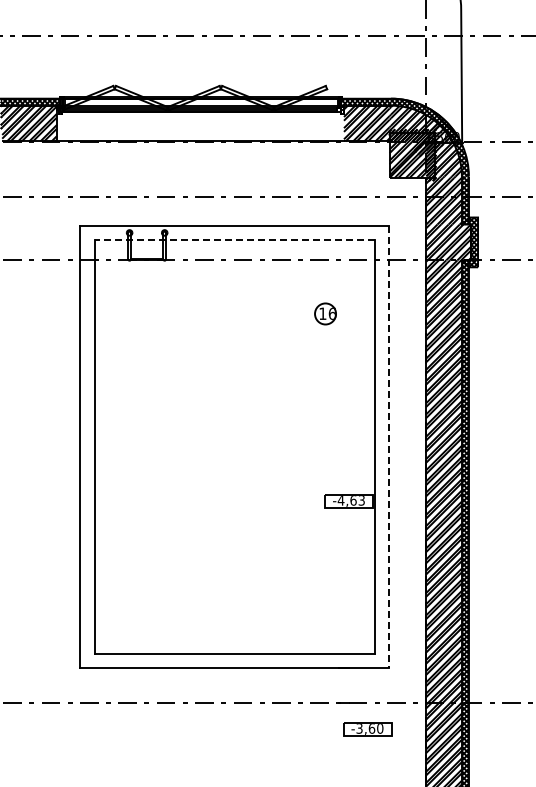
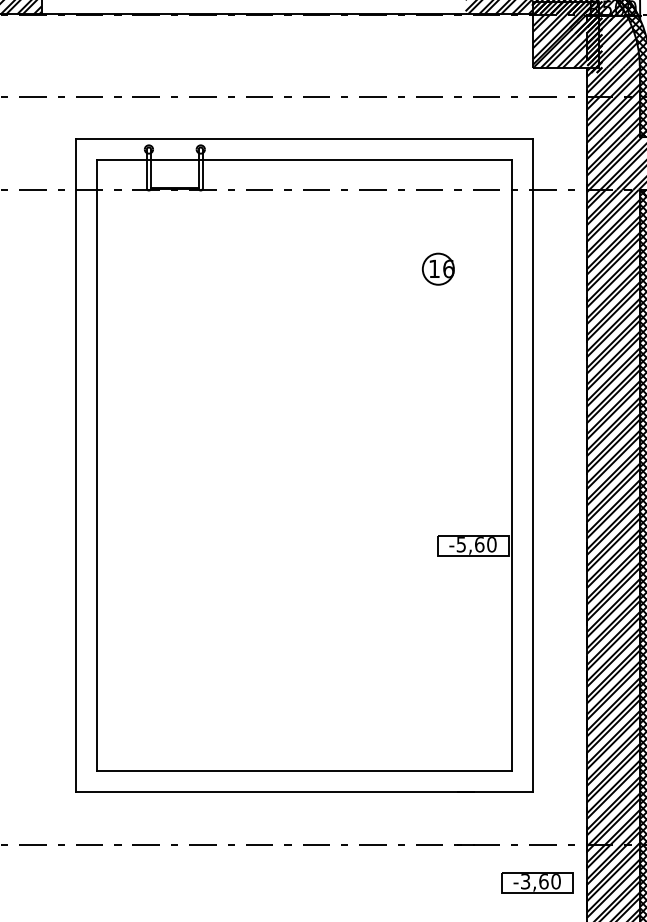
line: (234, 239) -> (303, 159), dashed -> solid
line: (389, 447) -> (532, 466), dashed -> solid
text: (350, 500) -> (475, 544), -4,63 -> -5,60
part: (367, 729) -> (537, 882), moved

